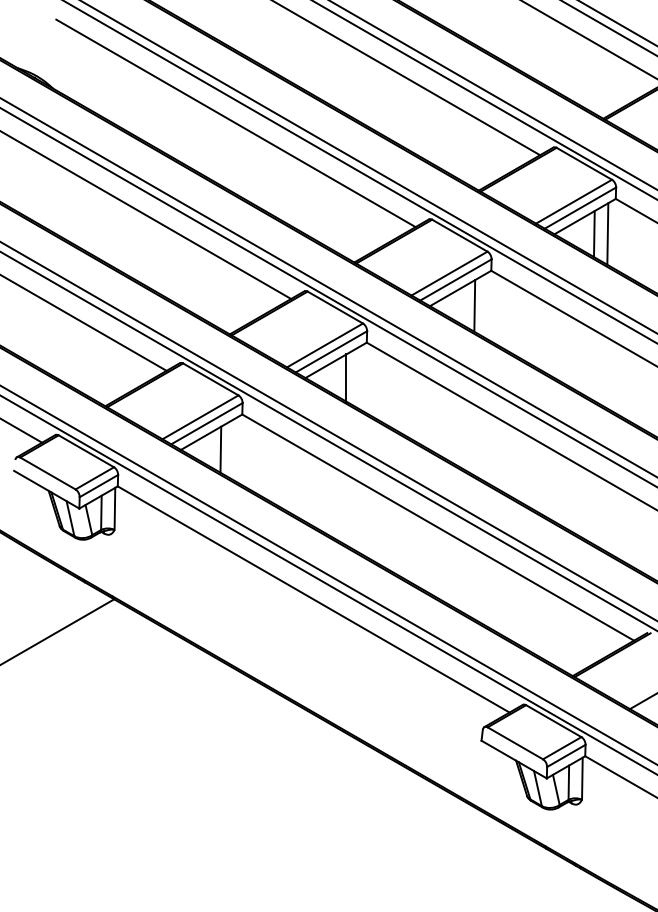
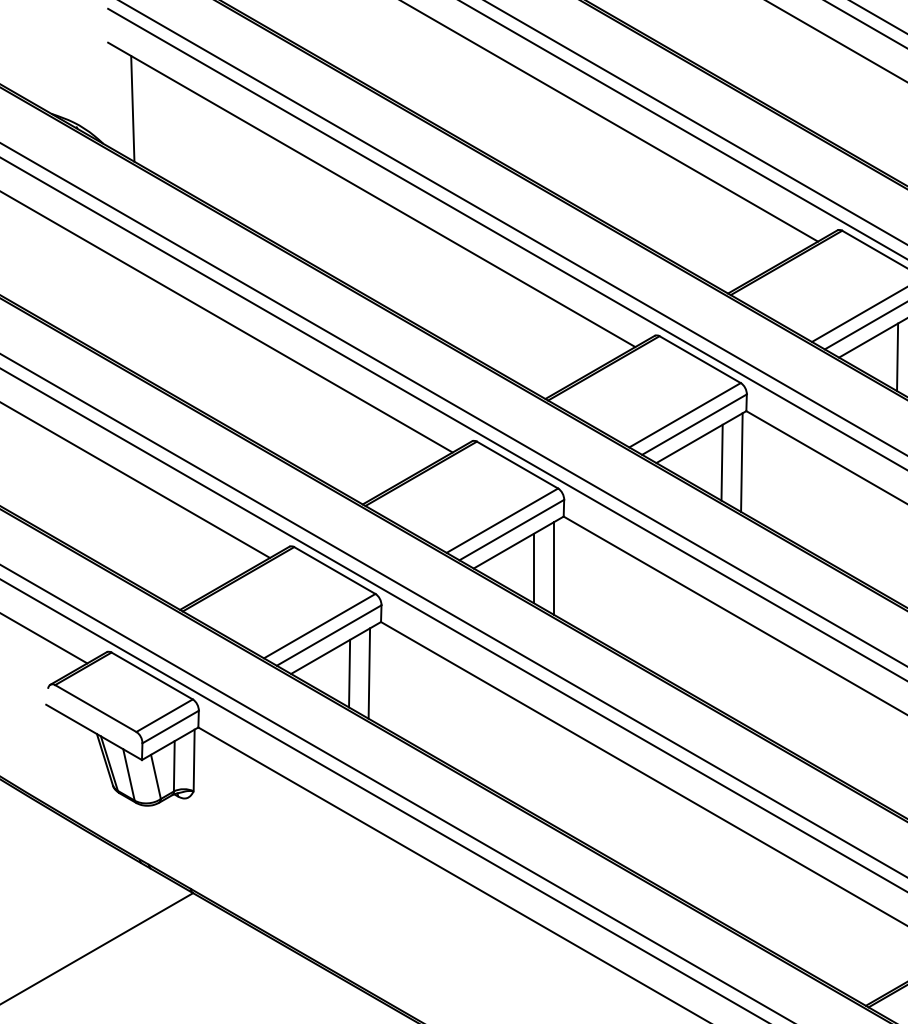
line: (73, 64) -> (133, 108), added
line: (487, 305) -> (740, 462), added
line: (359, 377) -> (552, 567), added
line: (233, 449) -> (368, 673), added

